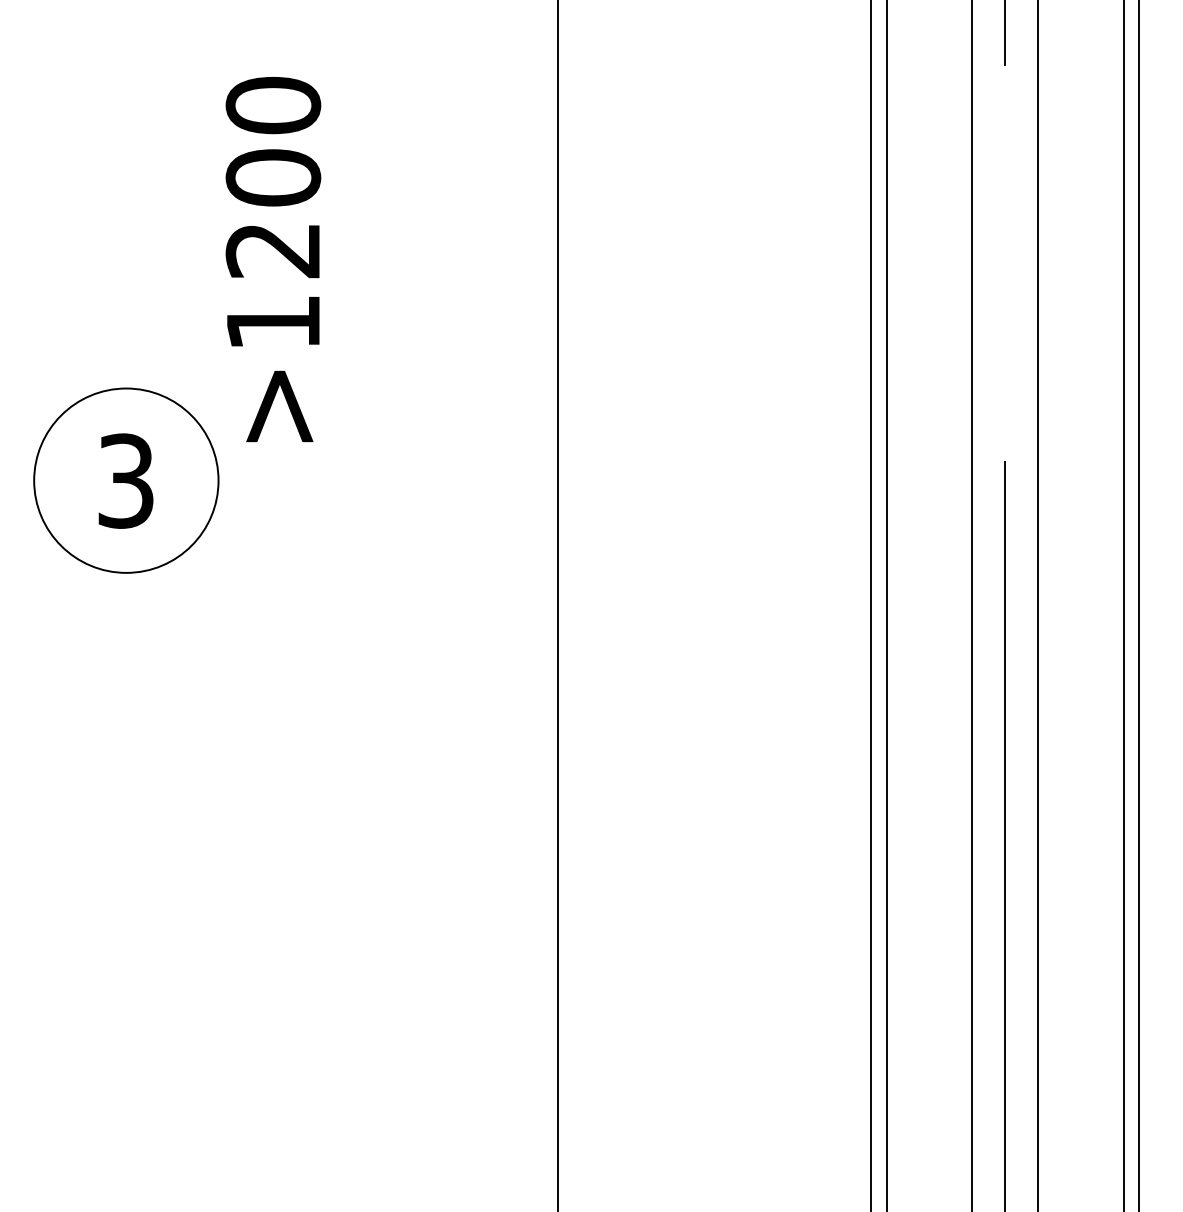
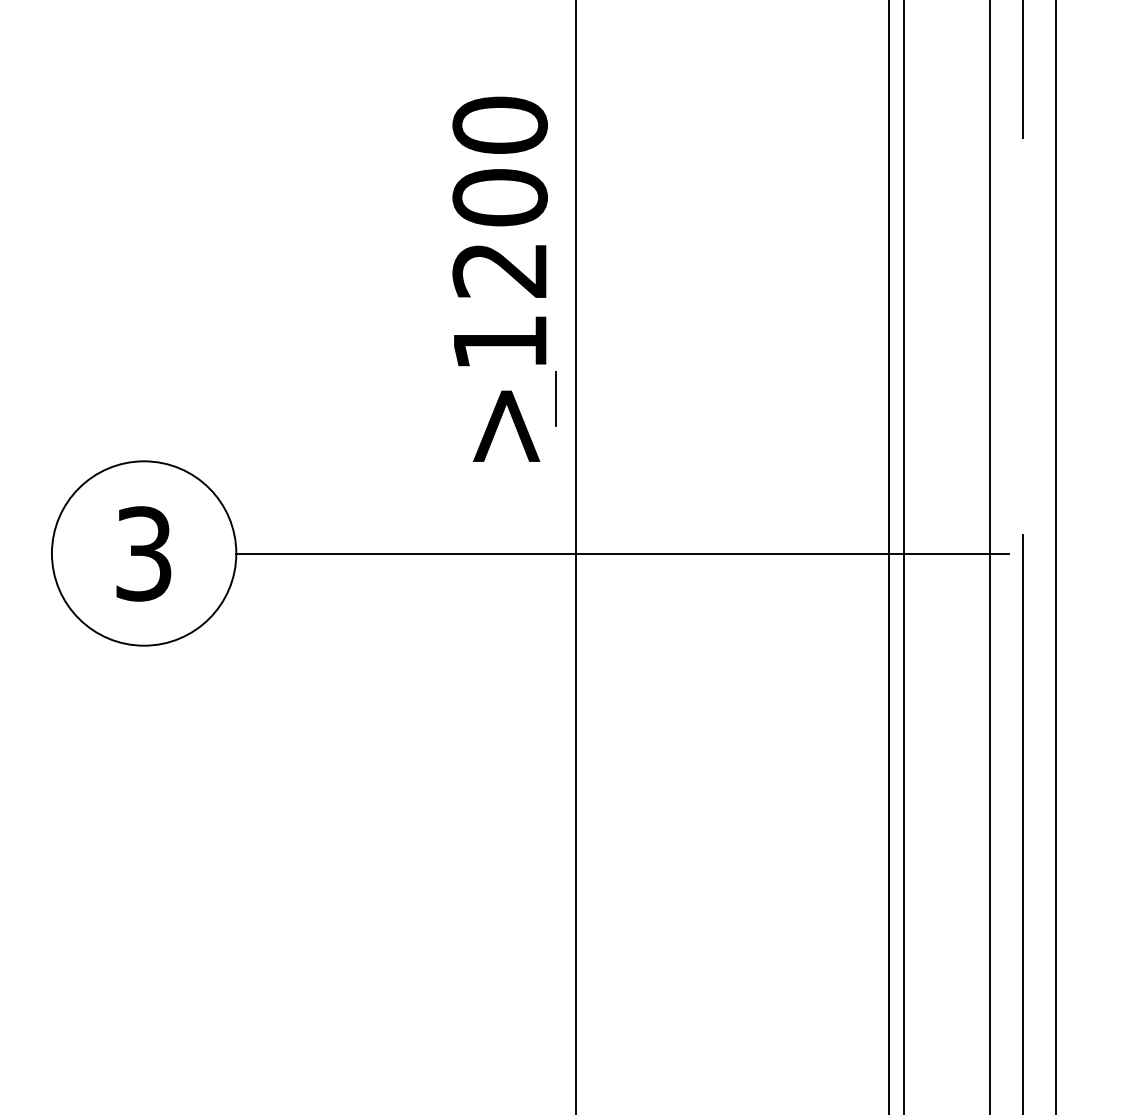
text: (273, 259) -> (500, 279), moved
line: (537, 325) -> (555, 398), added
line: (604, 480) -> (622, 553), added

